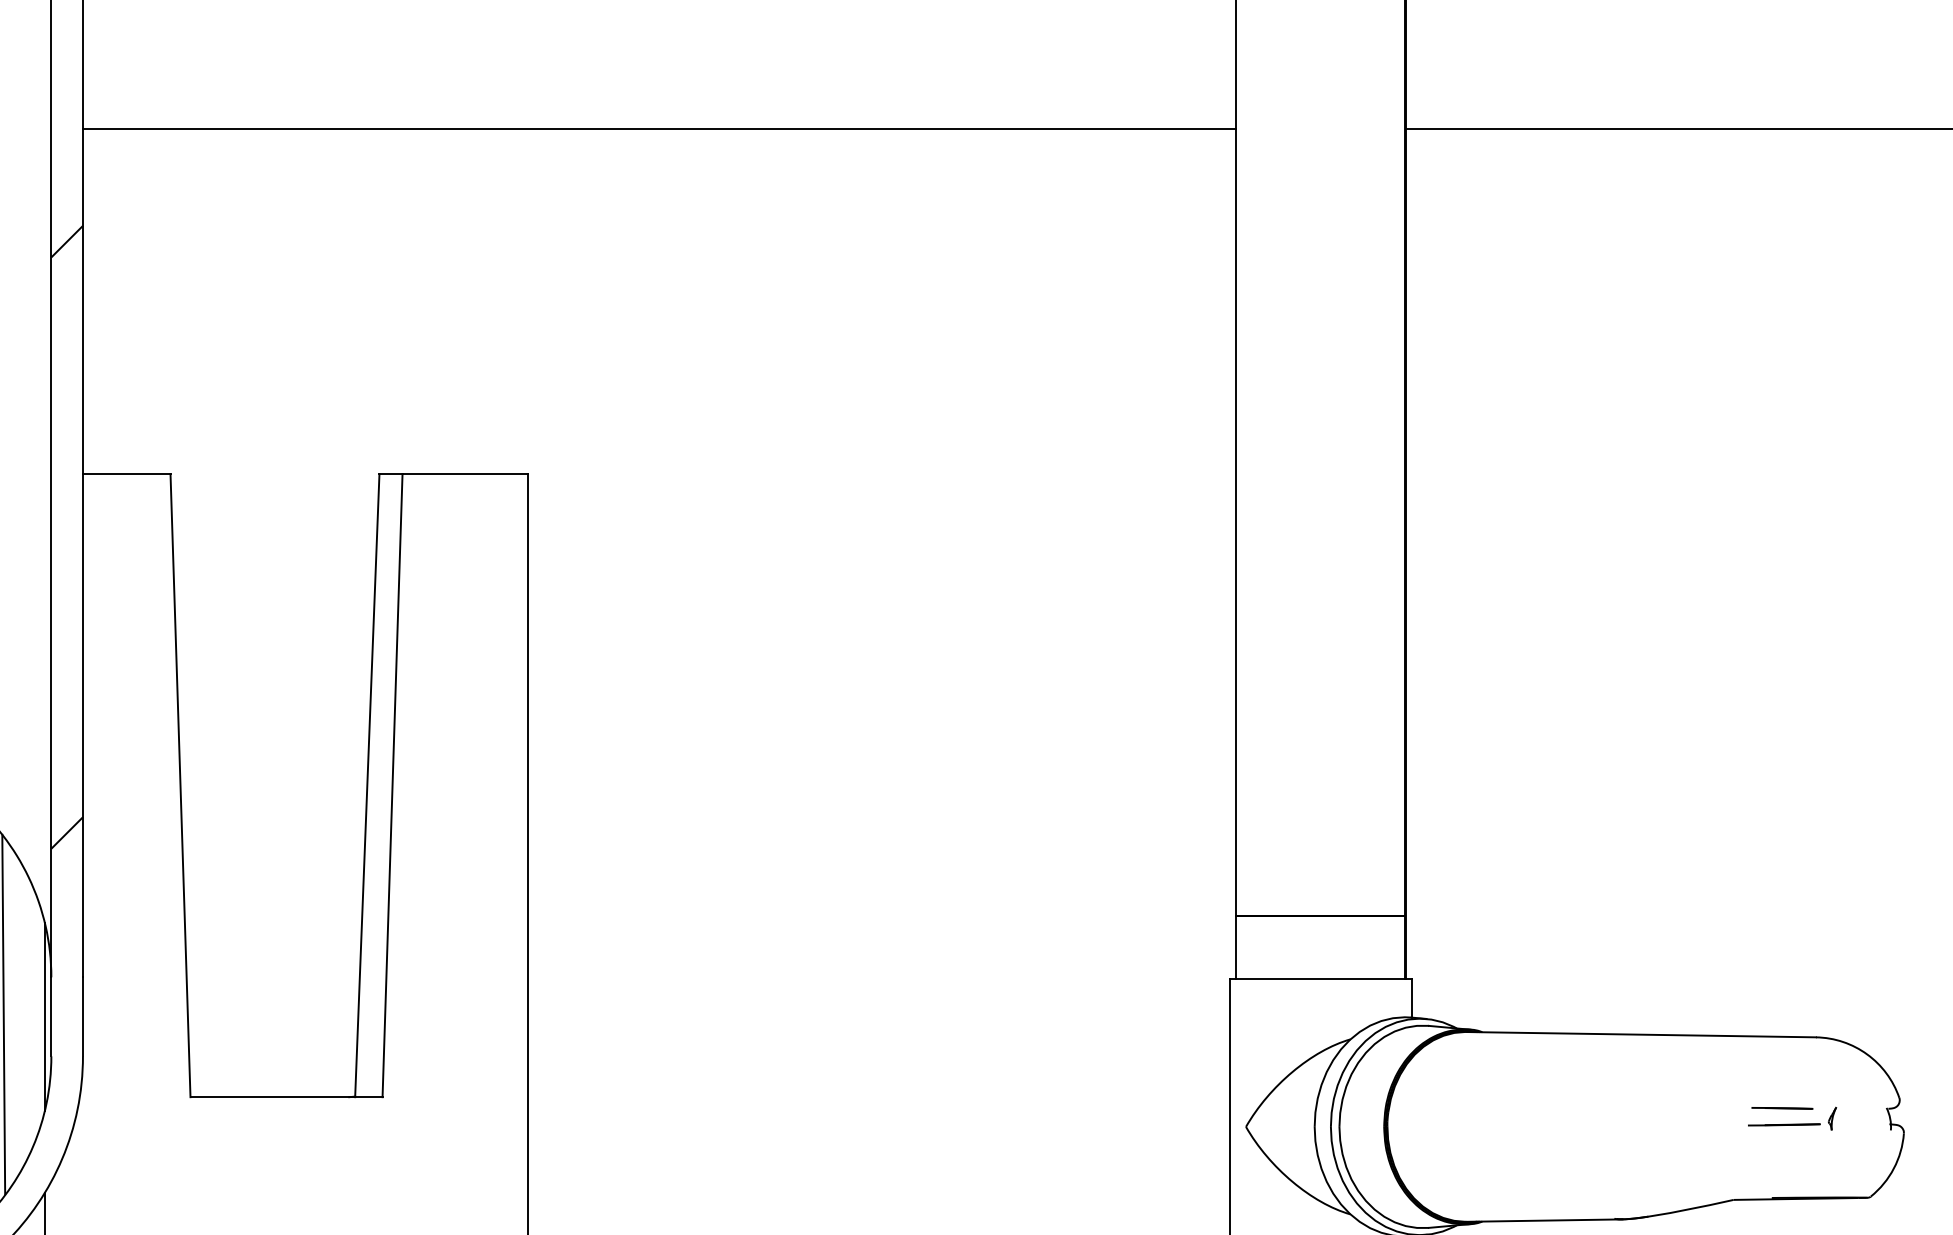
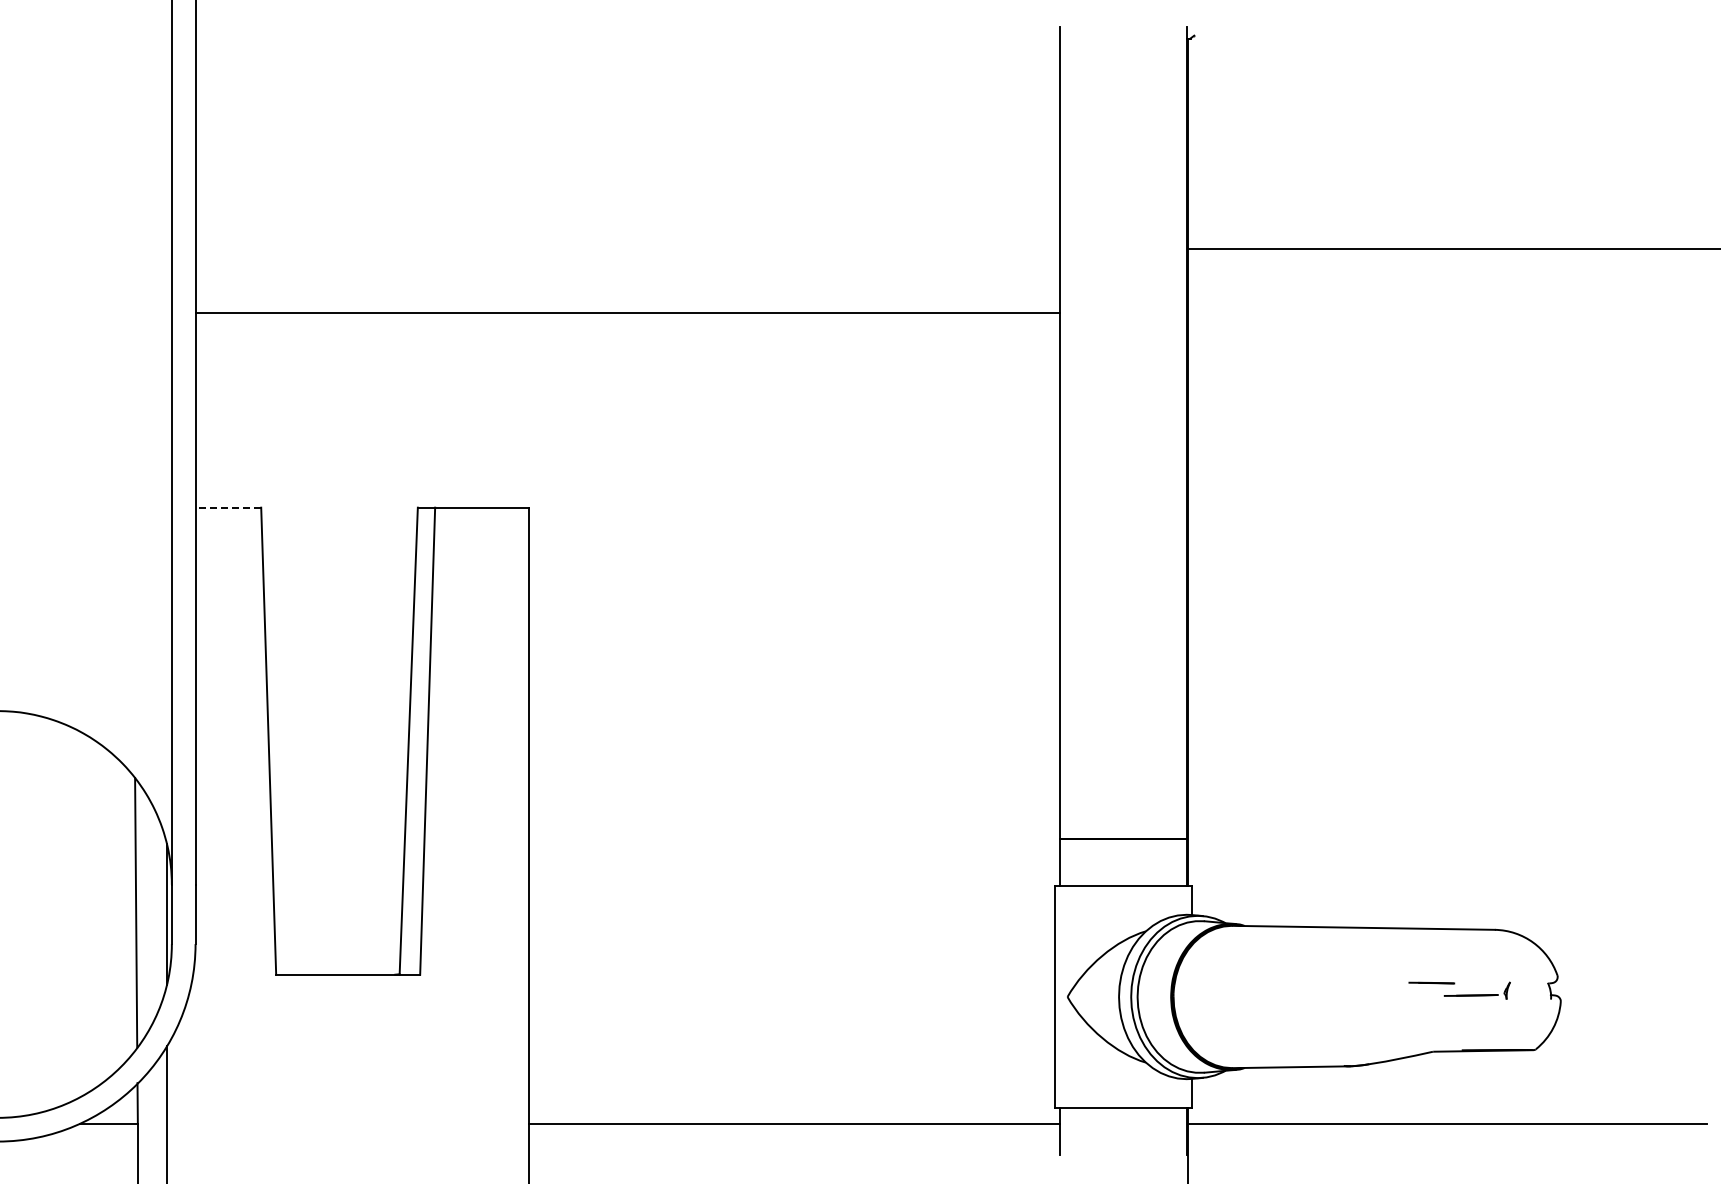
line: (659, 128) -> (627, 312), moved
line: (126, 474) -> (228, 507), solid -> dashed
hatch: (66, 536) -> (183, 554), removed
line: (1782, 1107) -> (1431, 982), moved

